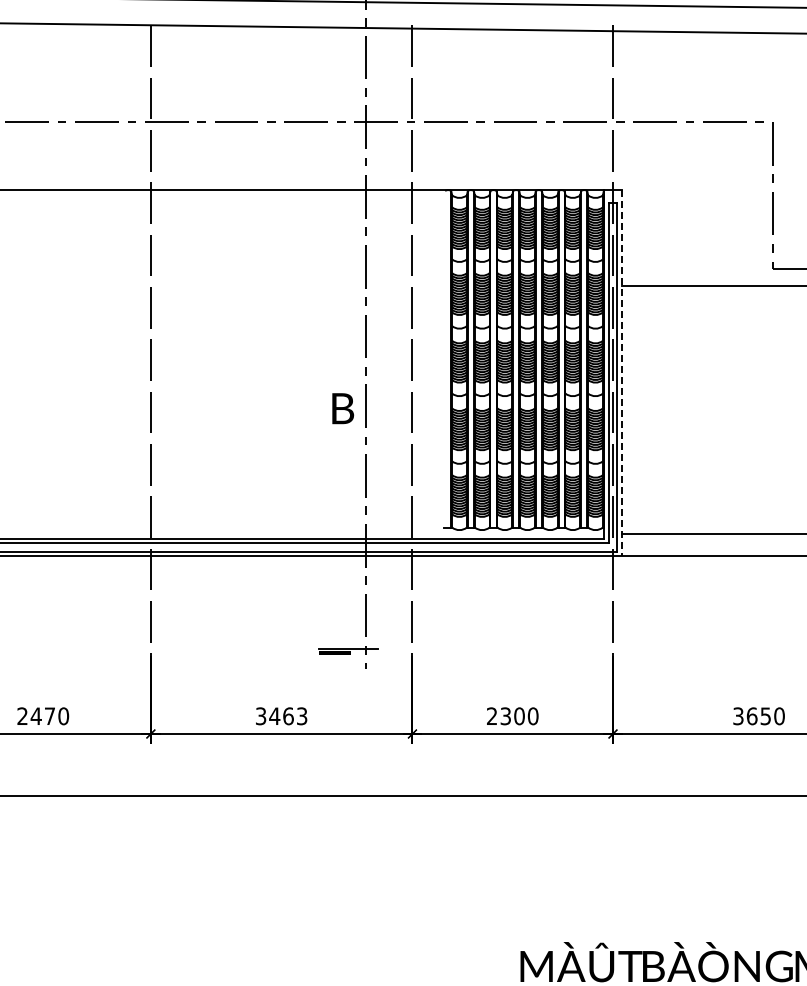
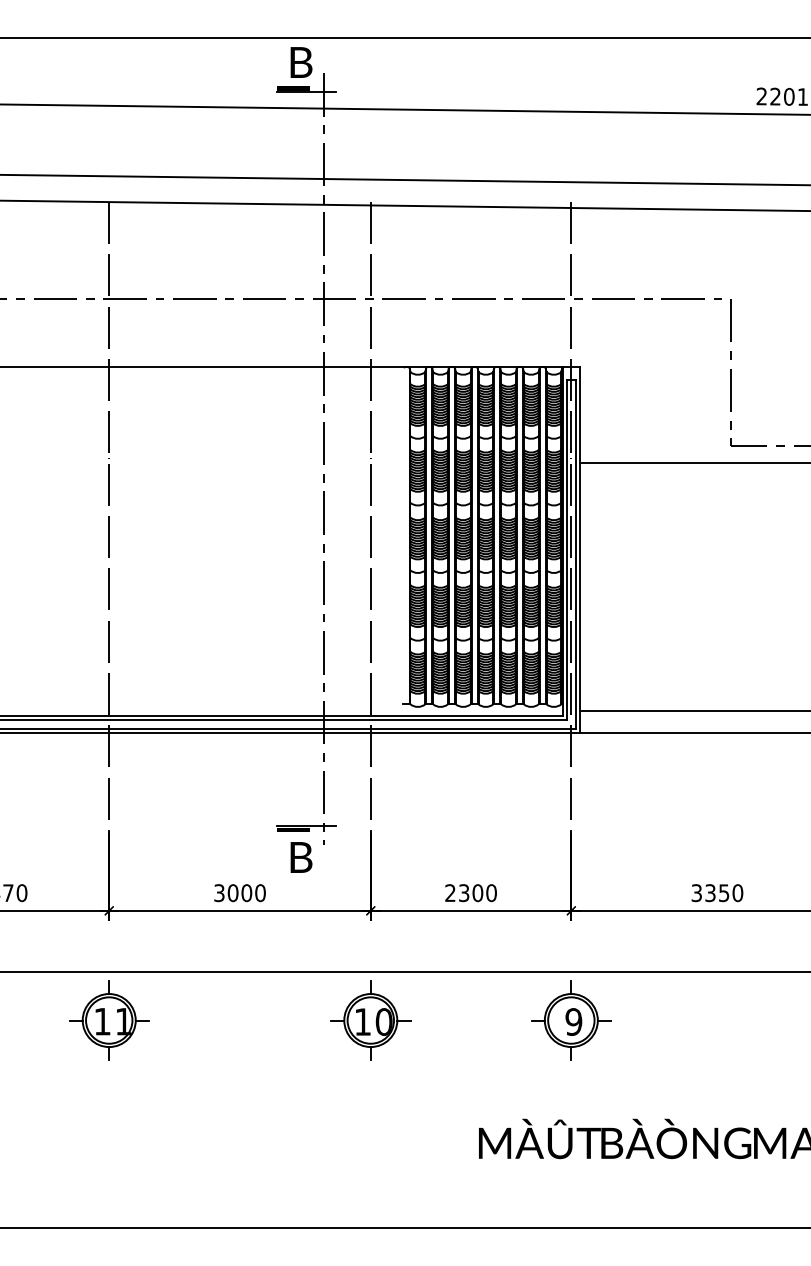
line: (622, 373) -> (580, 550), dashed -> solid
text: (343, 408) -> (301, 857), moved
text: (288, 716) -> (246, 893), 3463 -> 3000
text: (752, 716) -> (710, 893), 3650 -> 3350
part: (151, 843) -> (109, 1020), added
part: (412, 843) -> (370, 1020), added
part: (613, 843) -> (571, 1020), added

